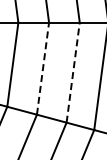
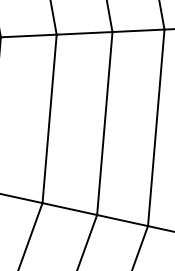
line: (43, 68) -> (50, 118), dashed -> solid
line: (73, 72) -> (105, 123), dashed -> solid

